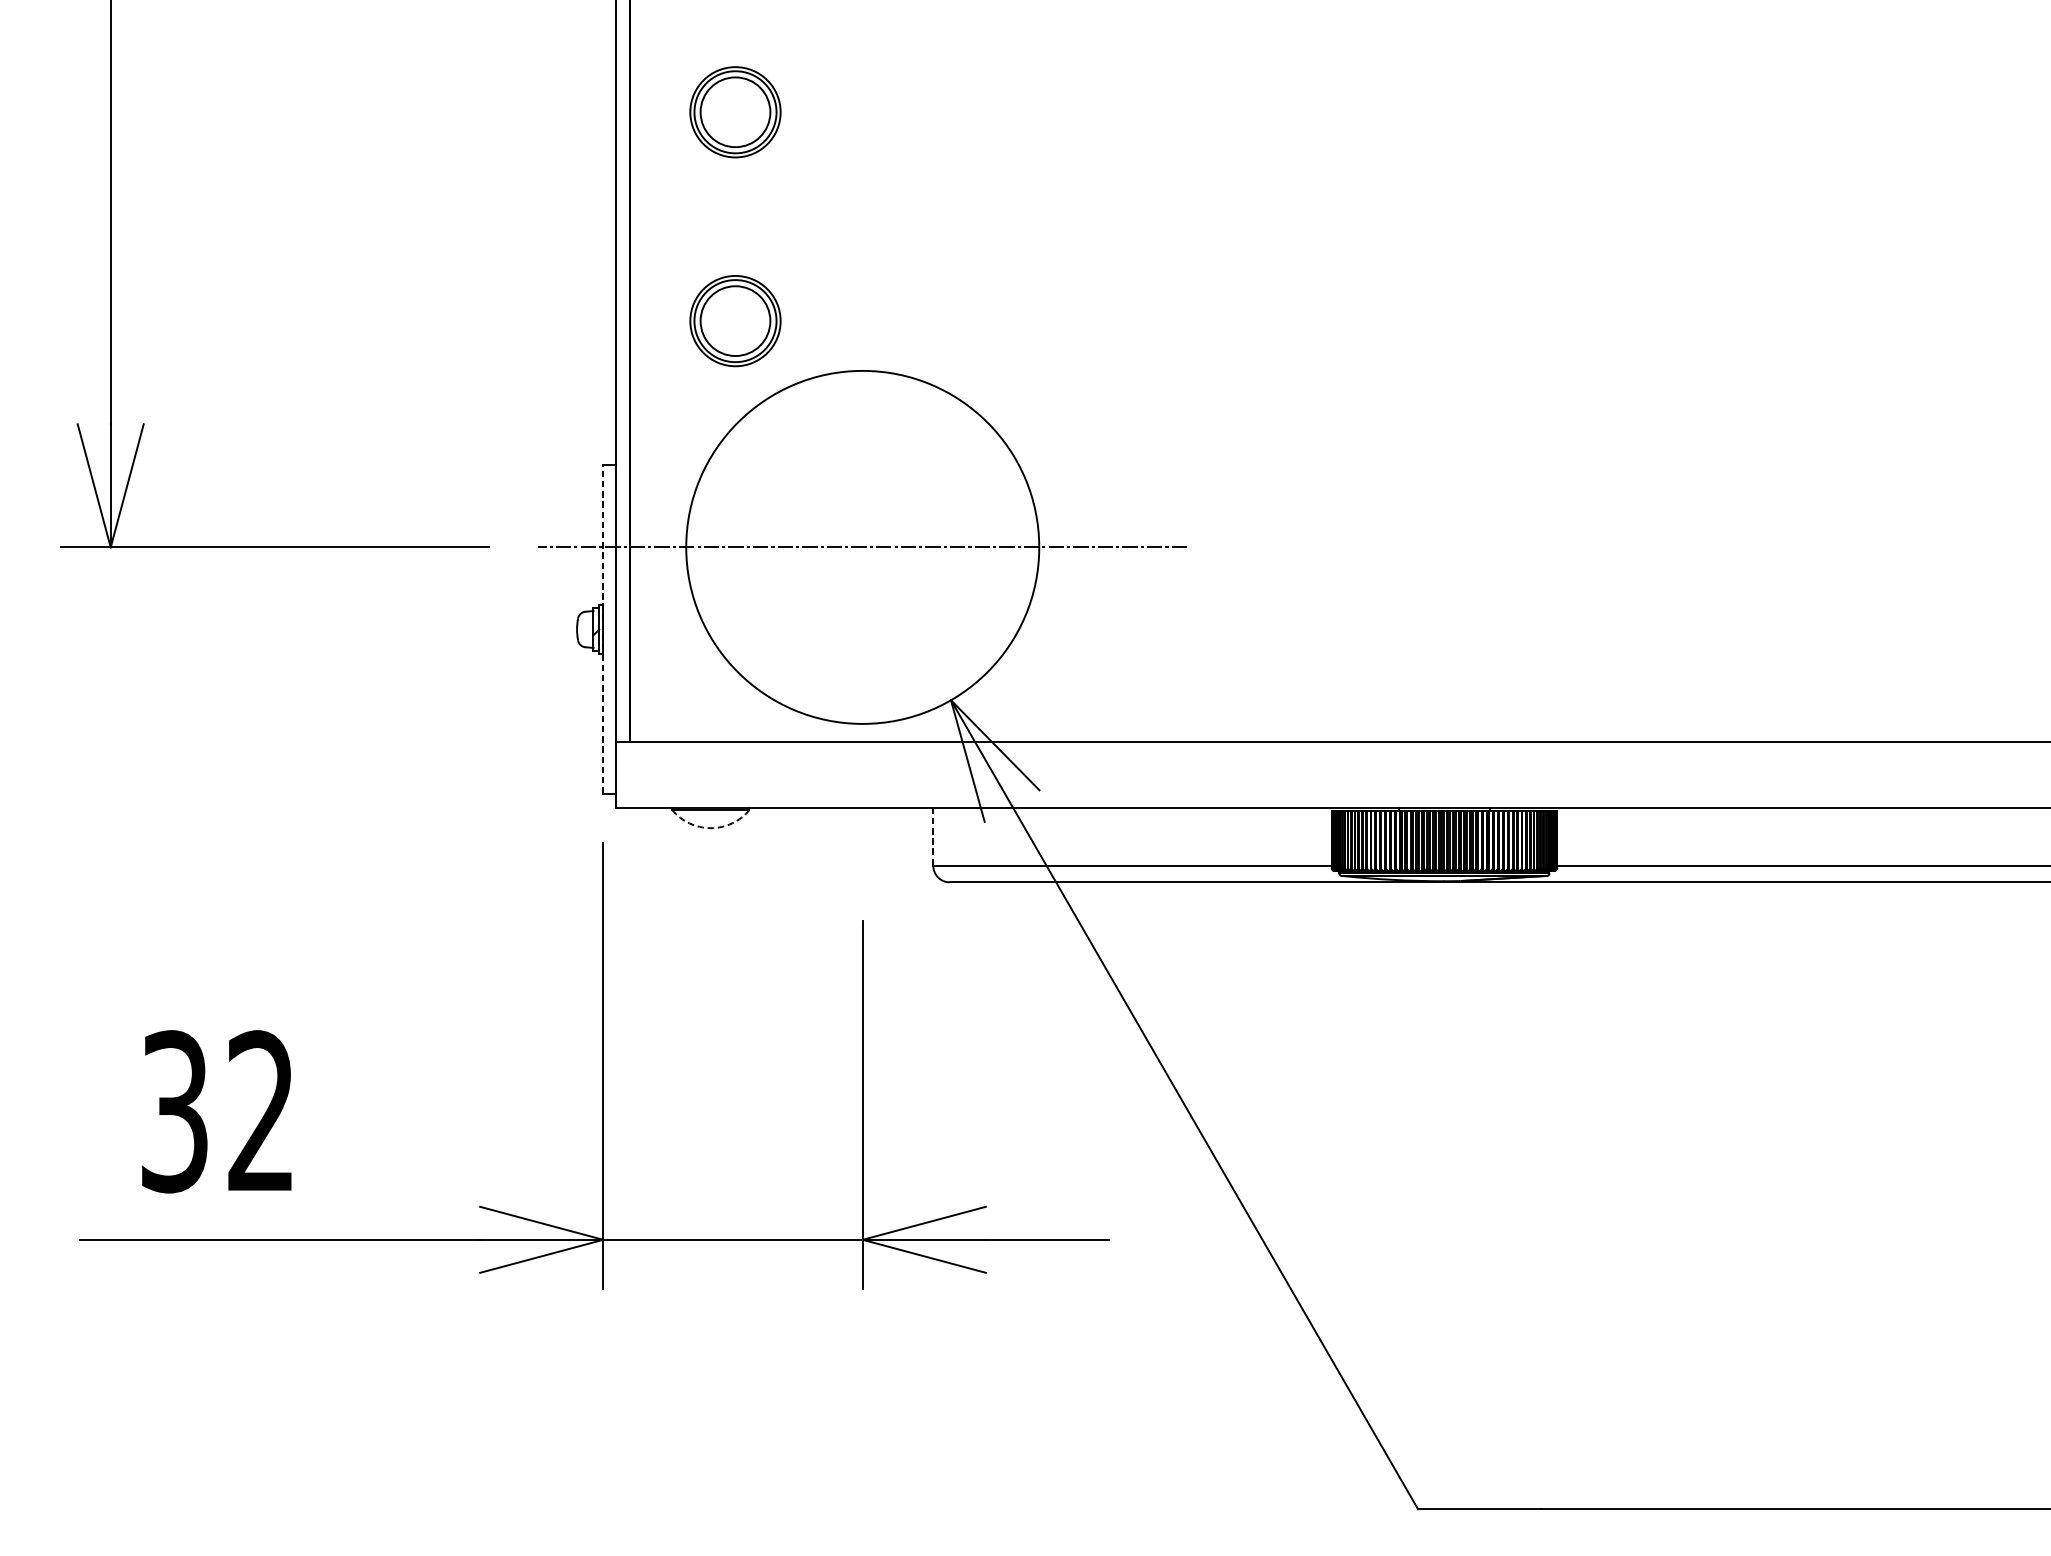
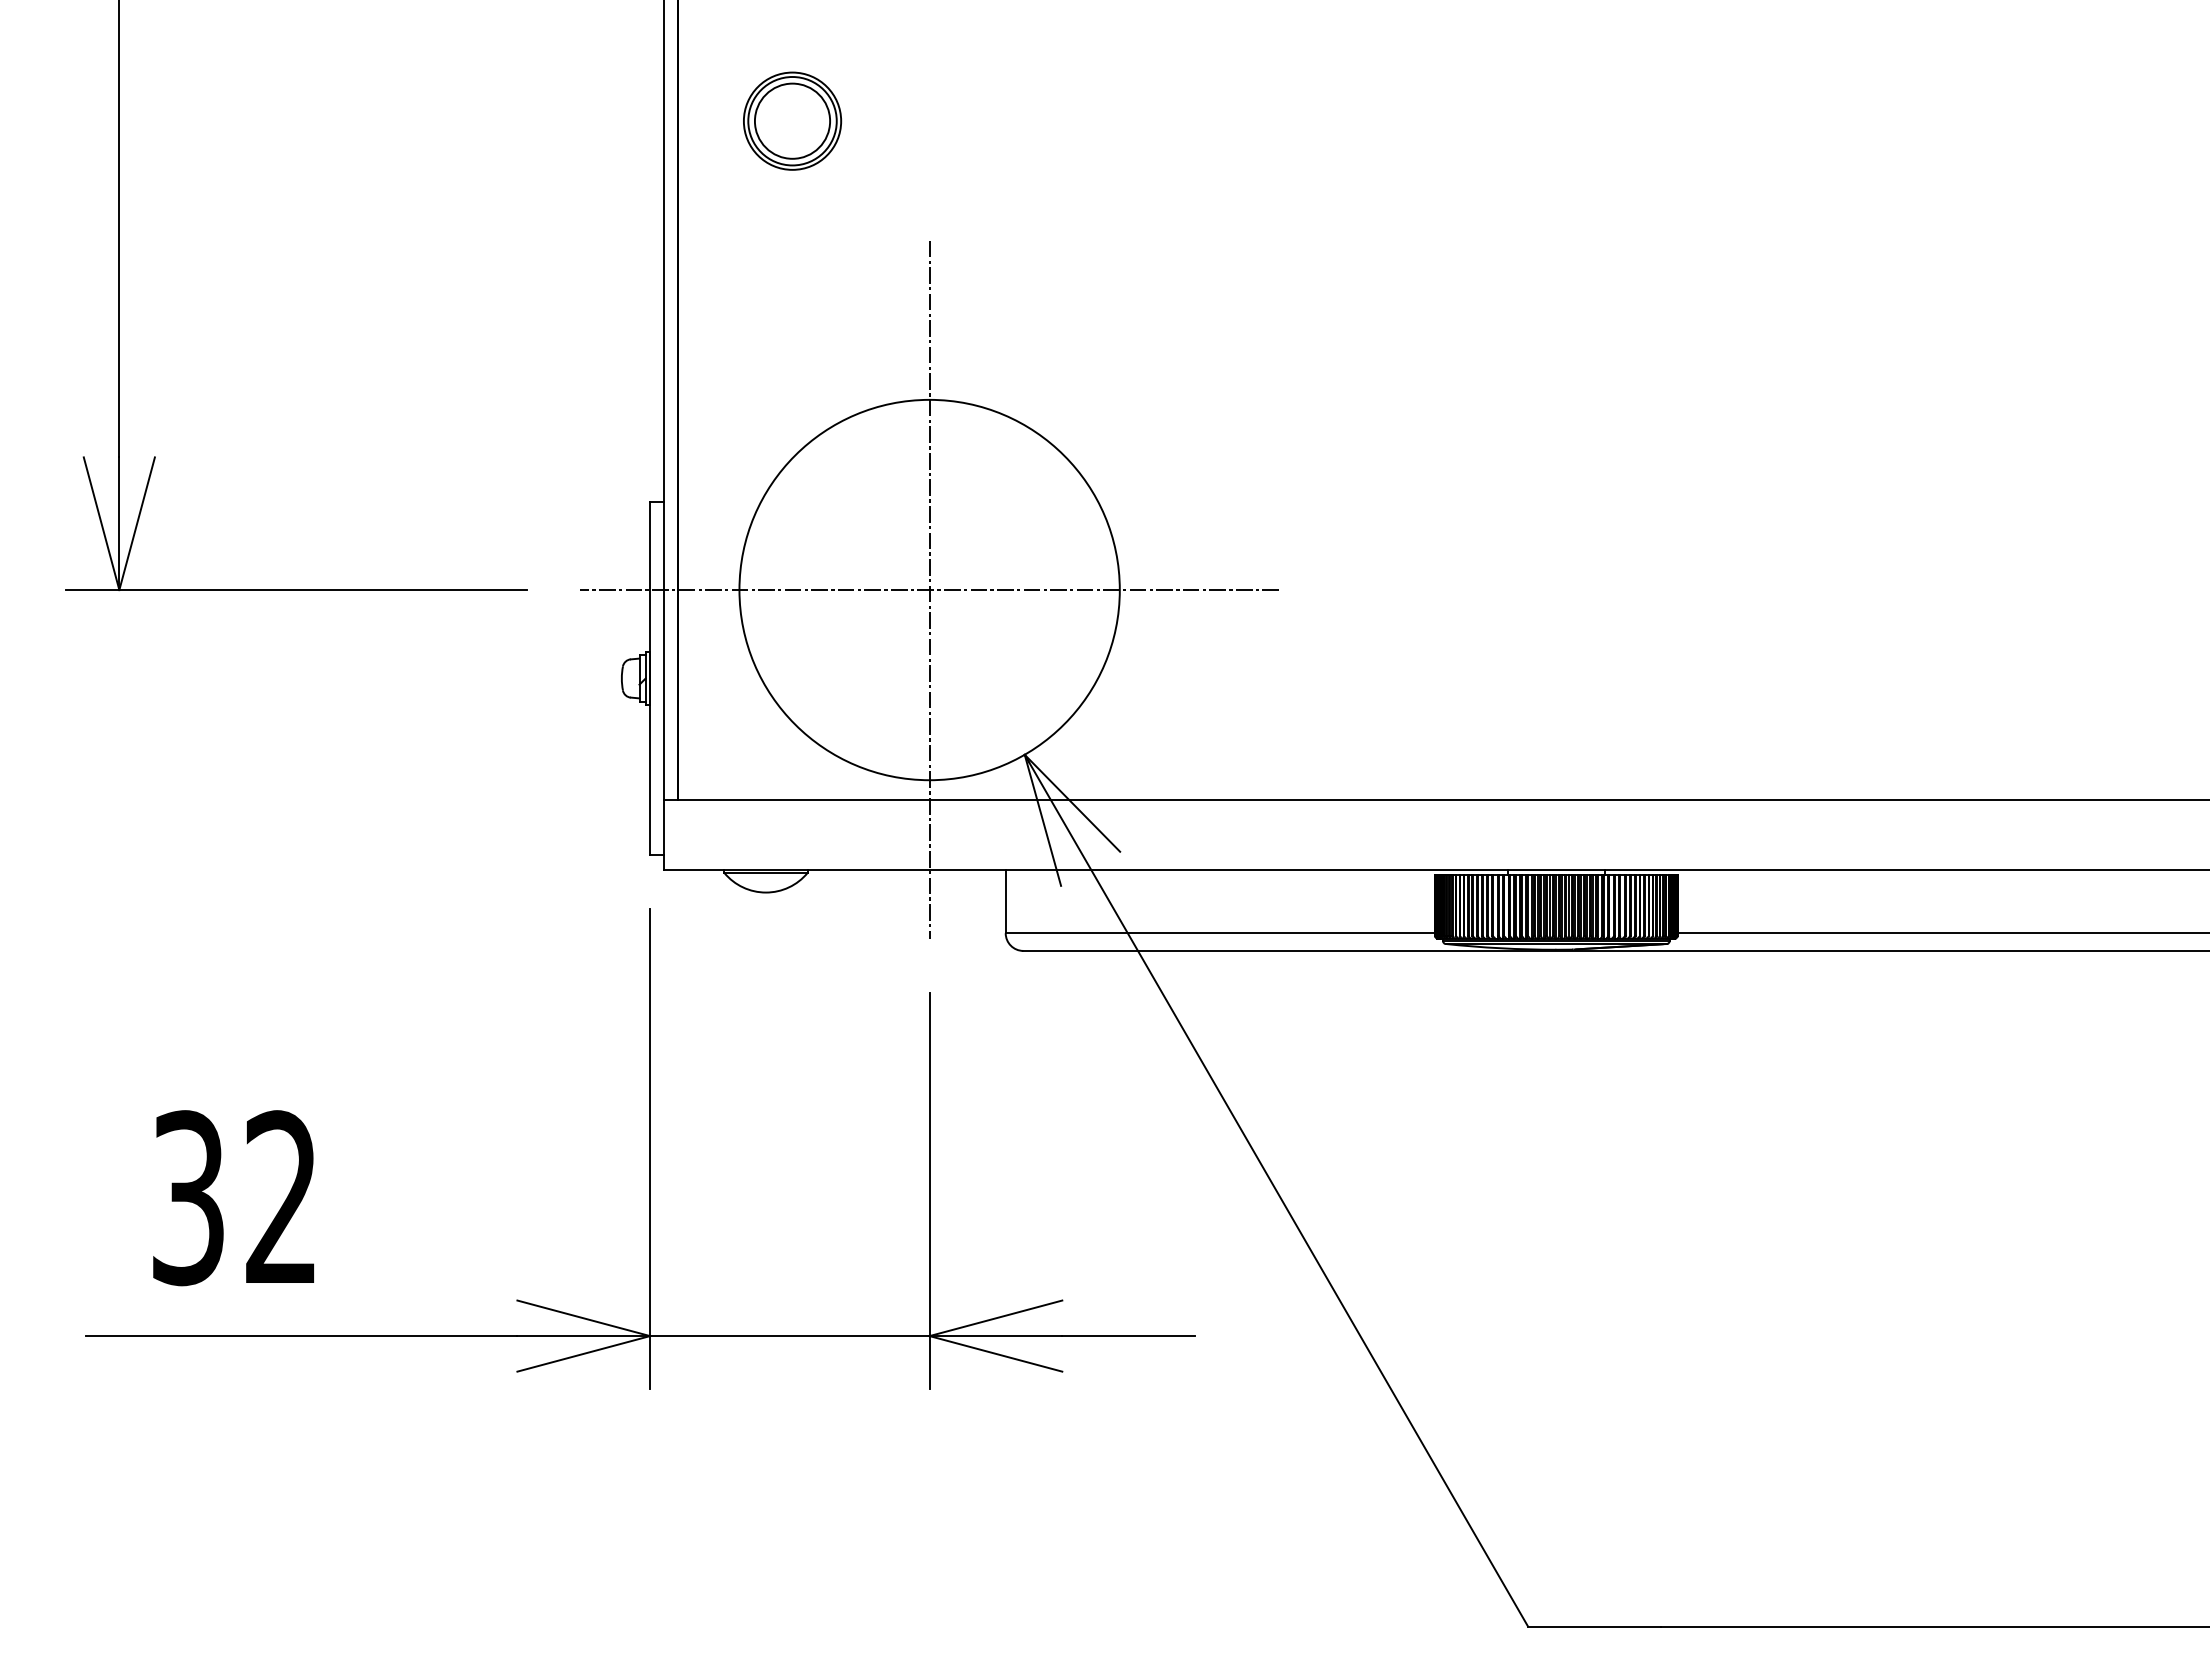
part: (735, 320) -> (792, 345), removed
line: (862, 546) -> (929, 589), added
line: (603, 629) -> (650, 678), dashed -> solid
arc: (711, 828) -> (766, 892), dashed -> solid
line: (933, 837) -> (1005, 902), dashed -> solid

